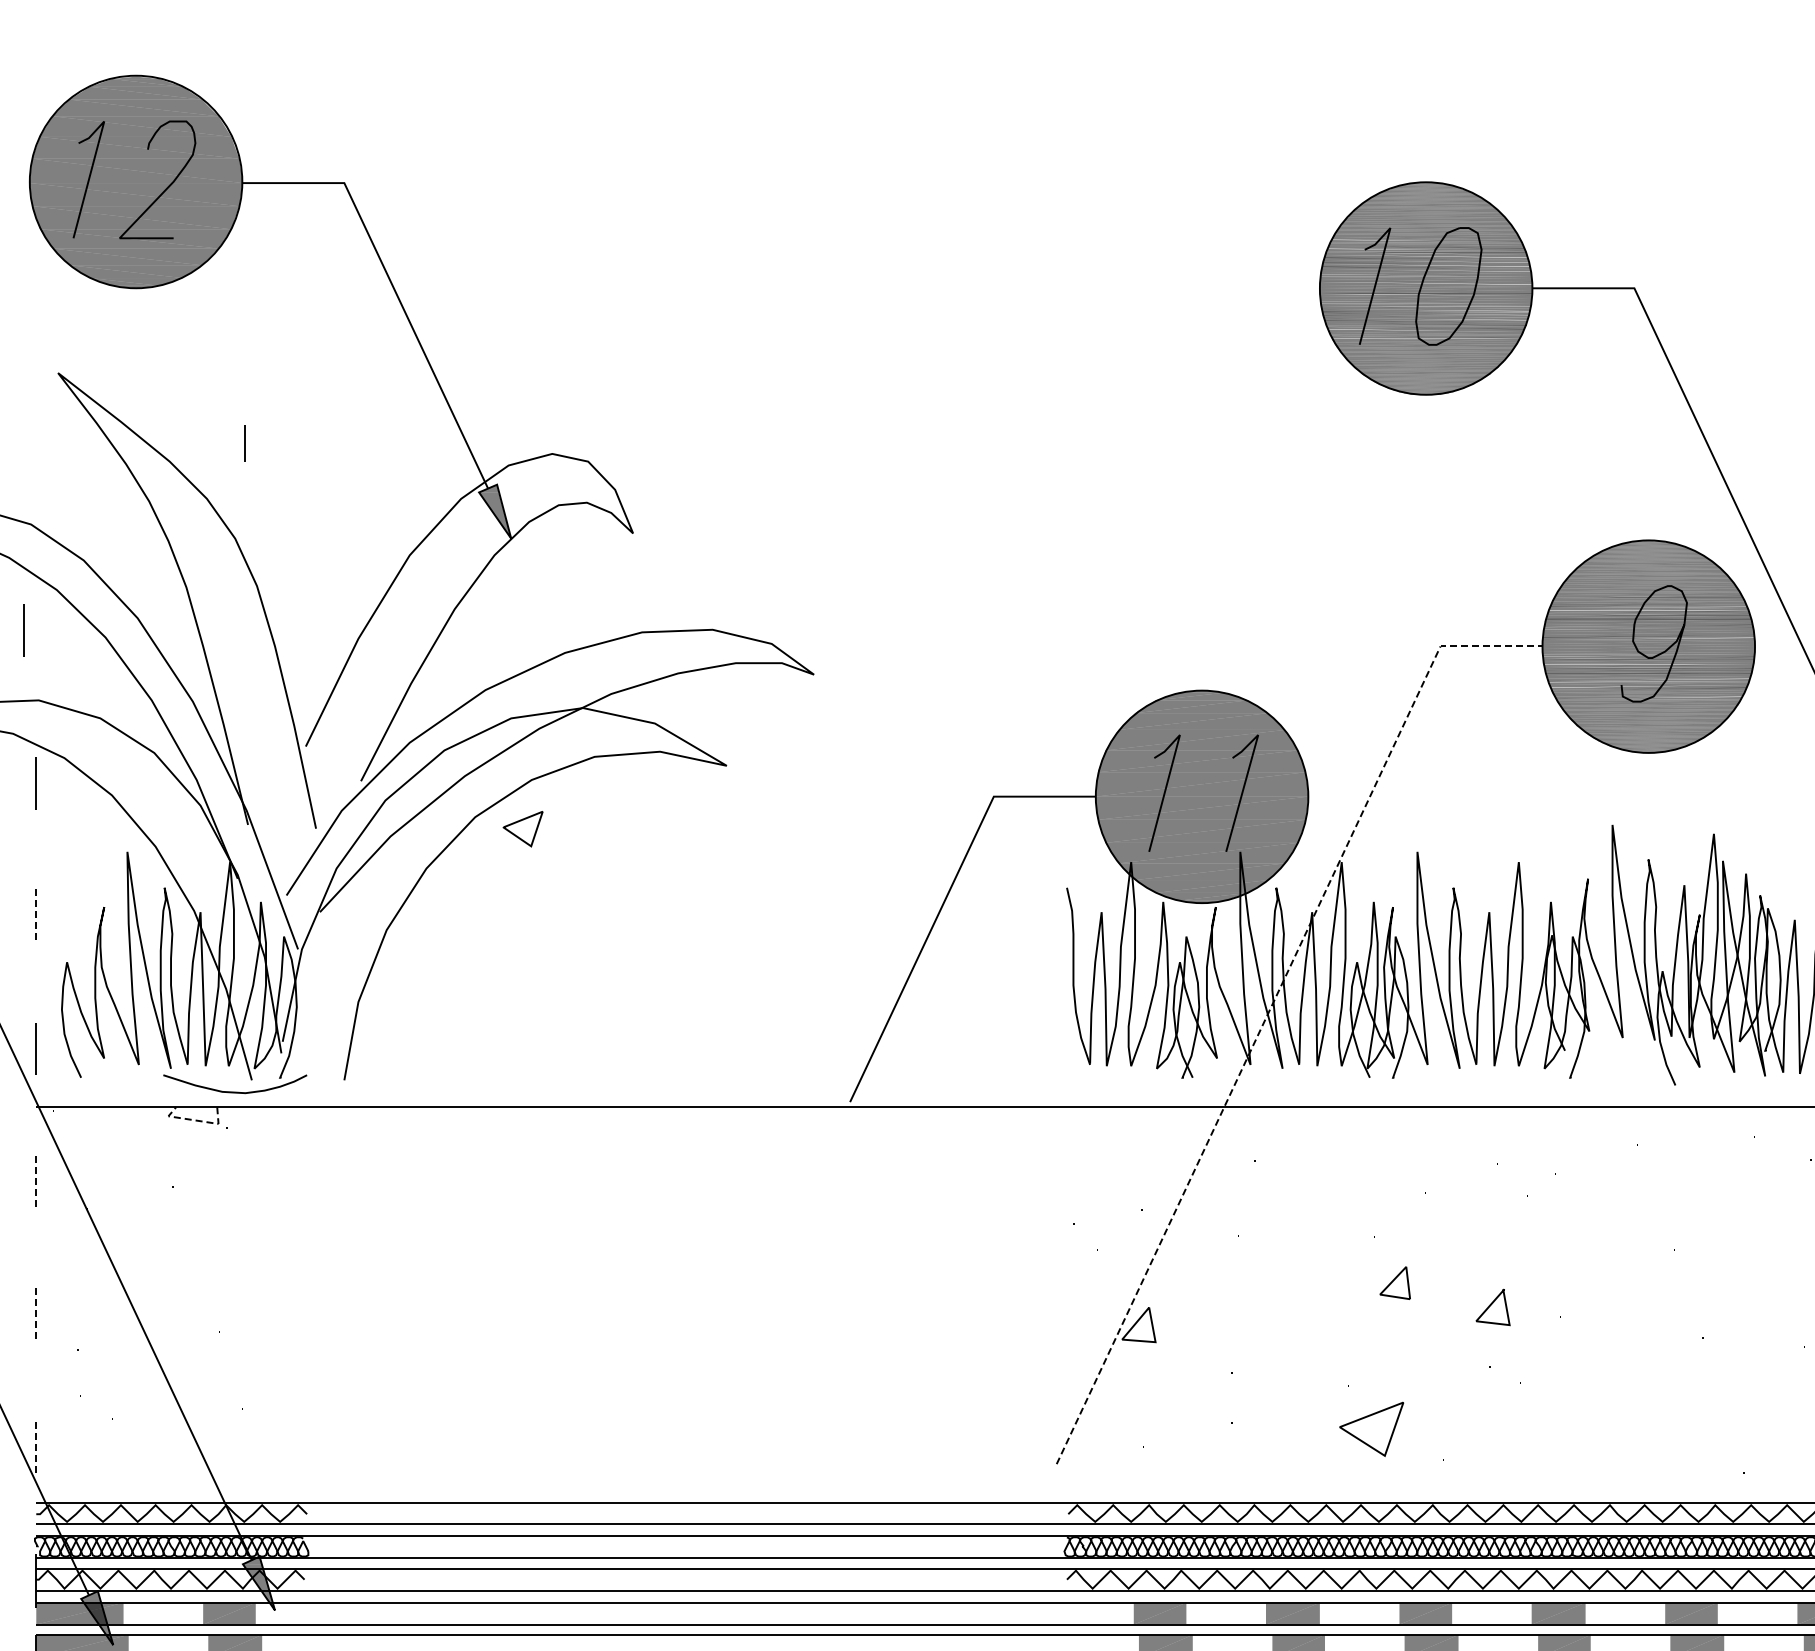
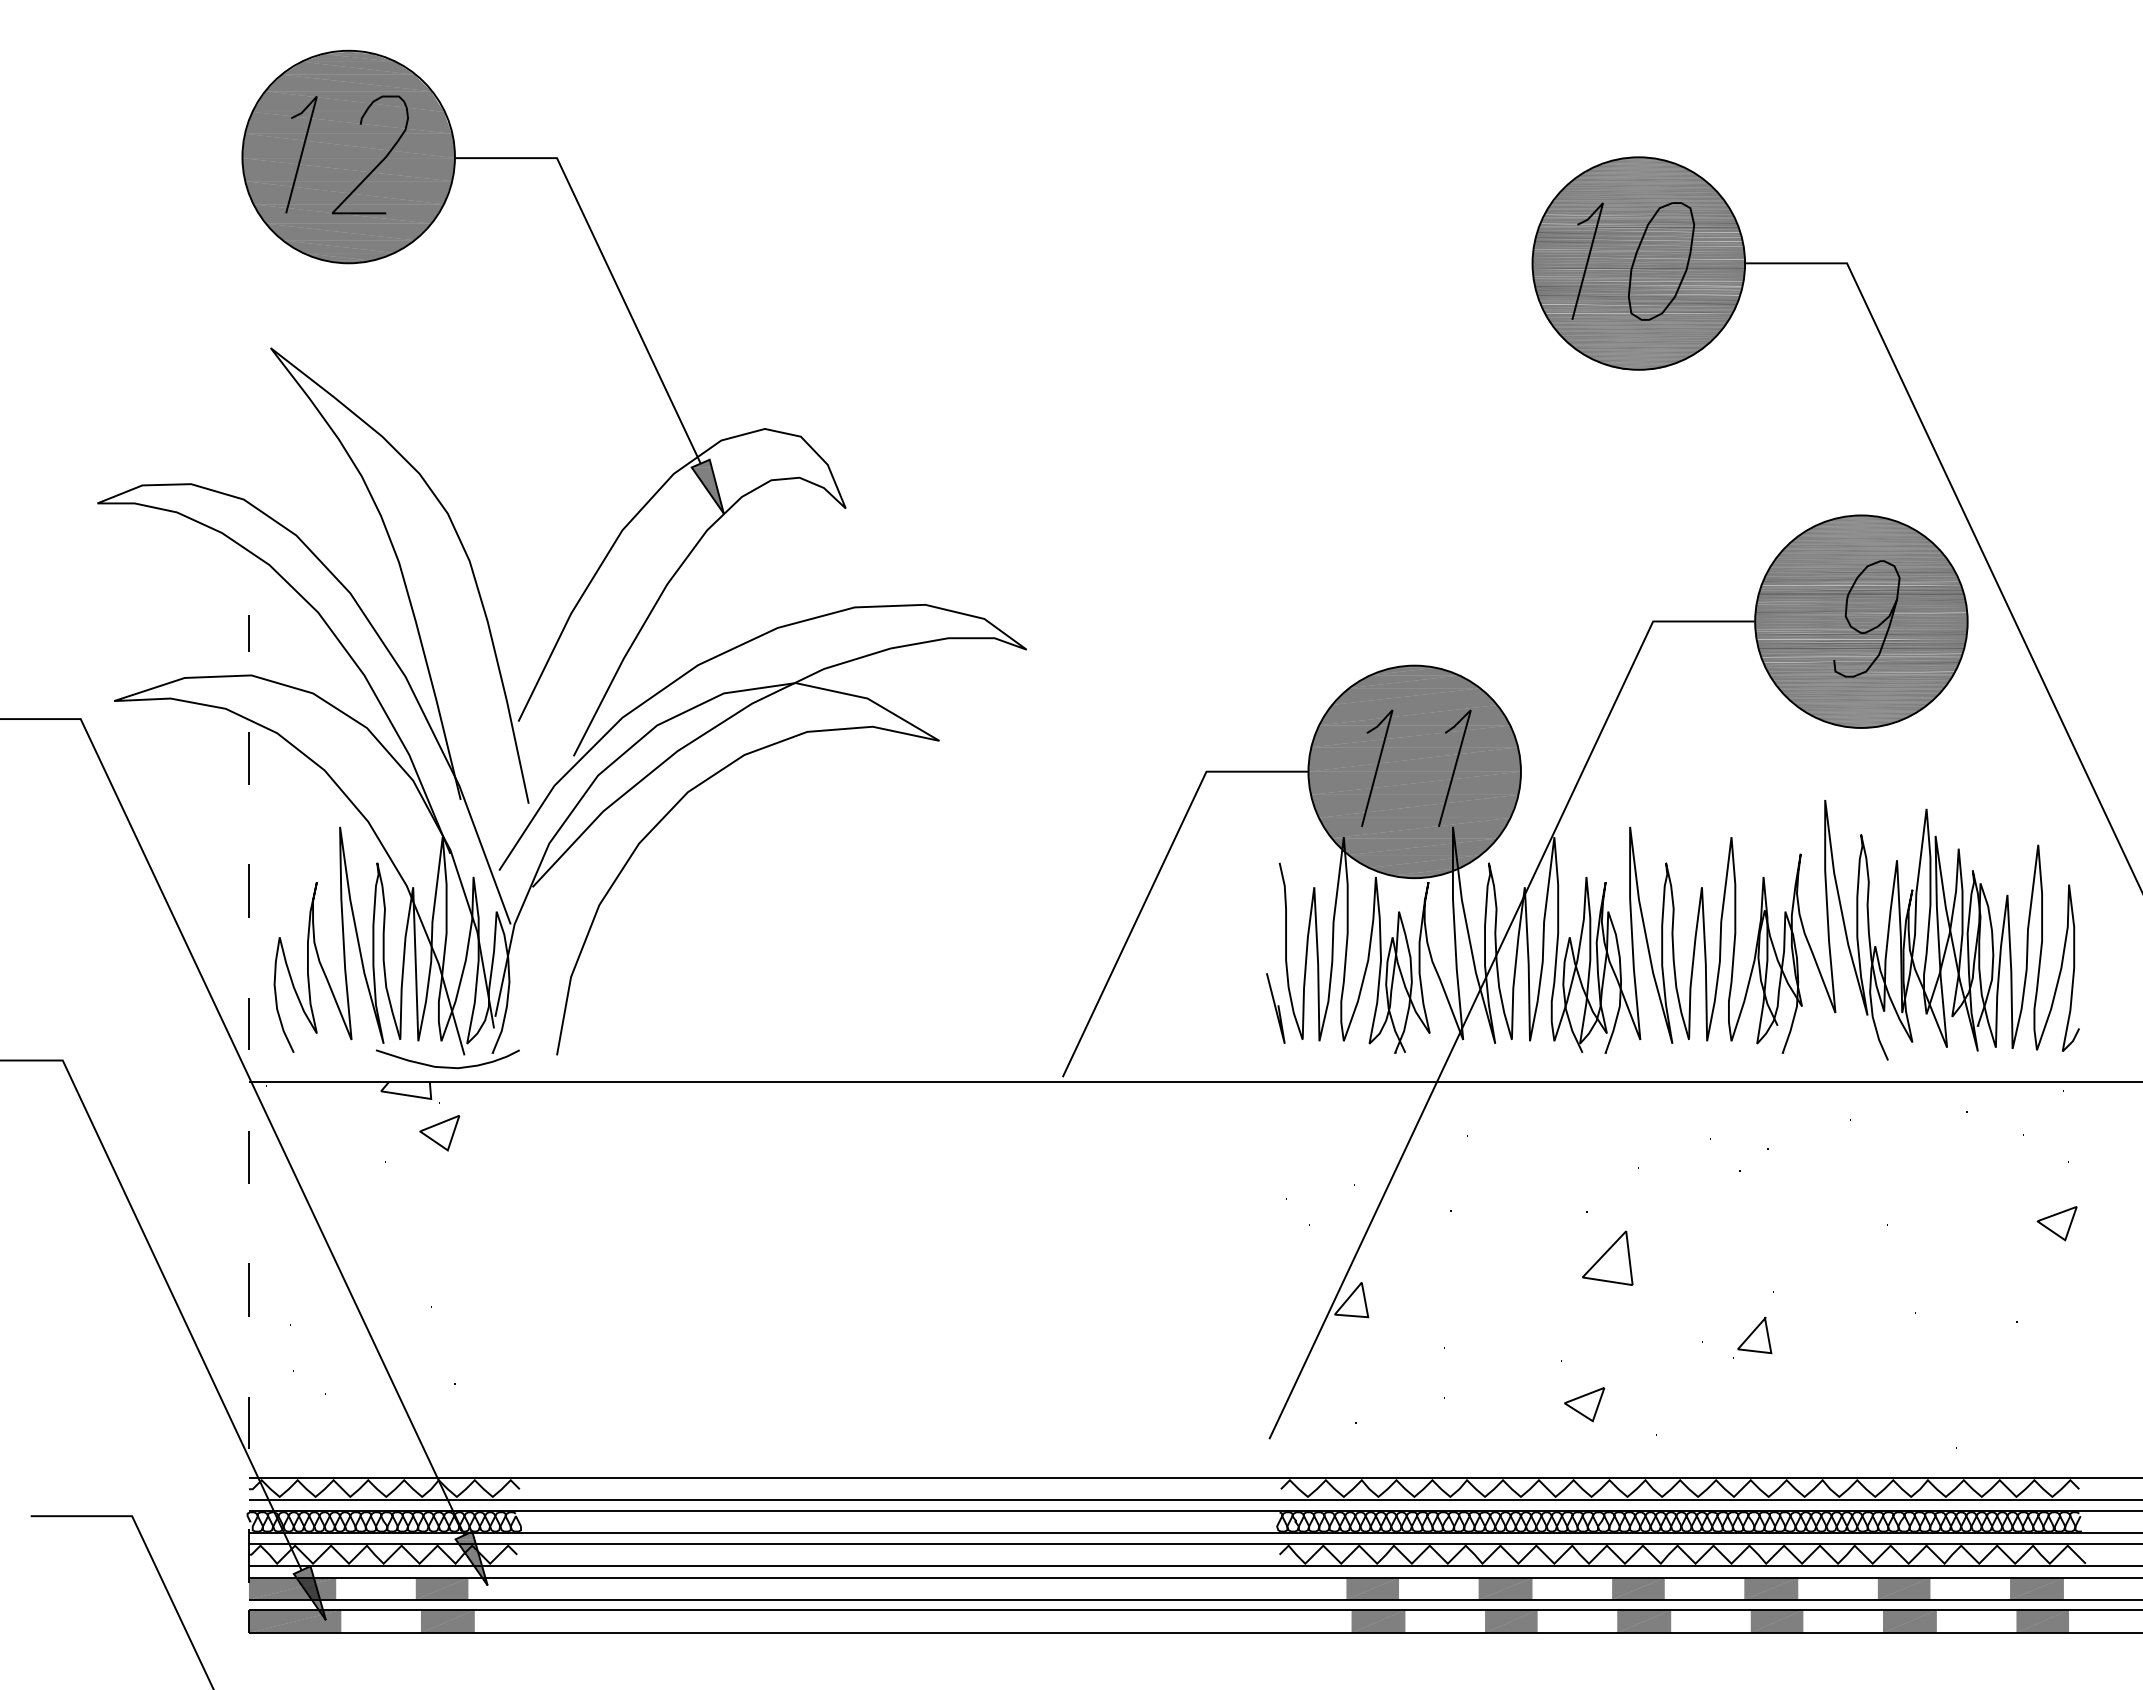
line: (244, 443) -> (248, 633), moved
line: (23, 630) -> (236, 605), removed
line: (521, 821) -> (438, 1125), moved
line: (35, 916) -> (248, 891), dashed -> solid
line: (1270, 1008) -> (1483, 983), dashed -> solid
line: (1062, 1033) -> (1275, 1008), added
line: (195, 1120) -> (408, 1095), dashed -> solid
line: (35, 1182) -> (248, 1157), dashed -> solid
part: (1394, 1282) -> (1607, 1257), size x1.67
line: (1491, 1305) -> (1753, 1333), moved
line: (35, 1315) -> (248, 1290), dashed -> solid
part: (1371, 1429) -> (1584, 1404), size x0.62
line: (35, 1448) -> (248, 1423), dashed -> solid

